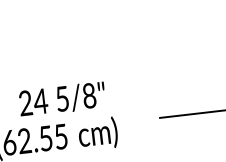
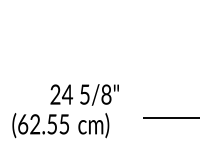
text: (61, 98) -> (84, 94), moved

